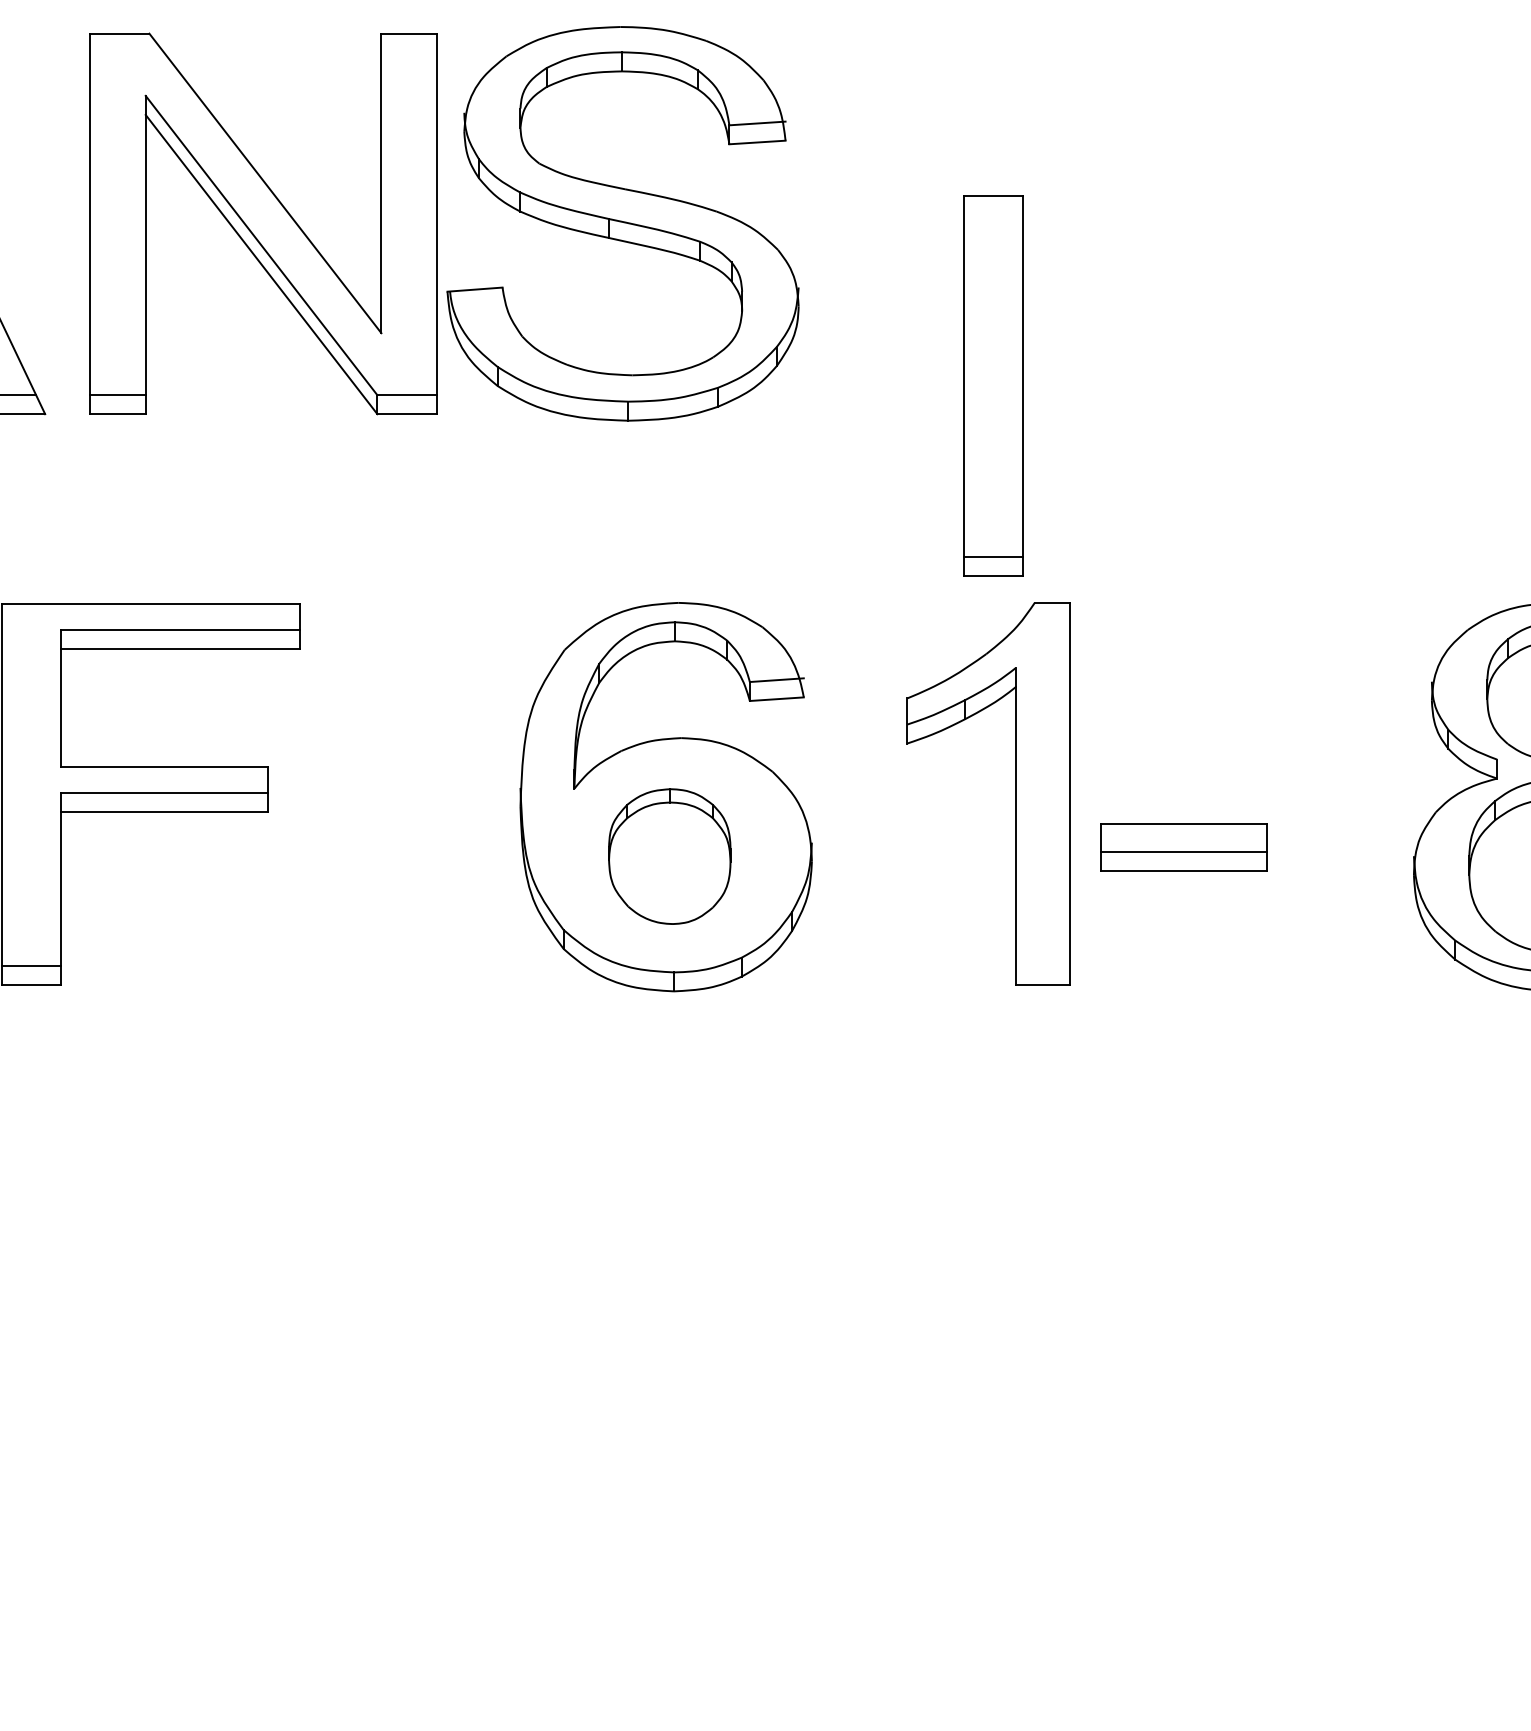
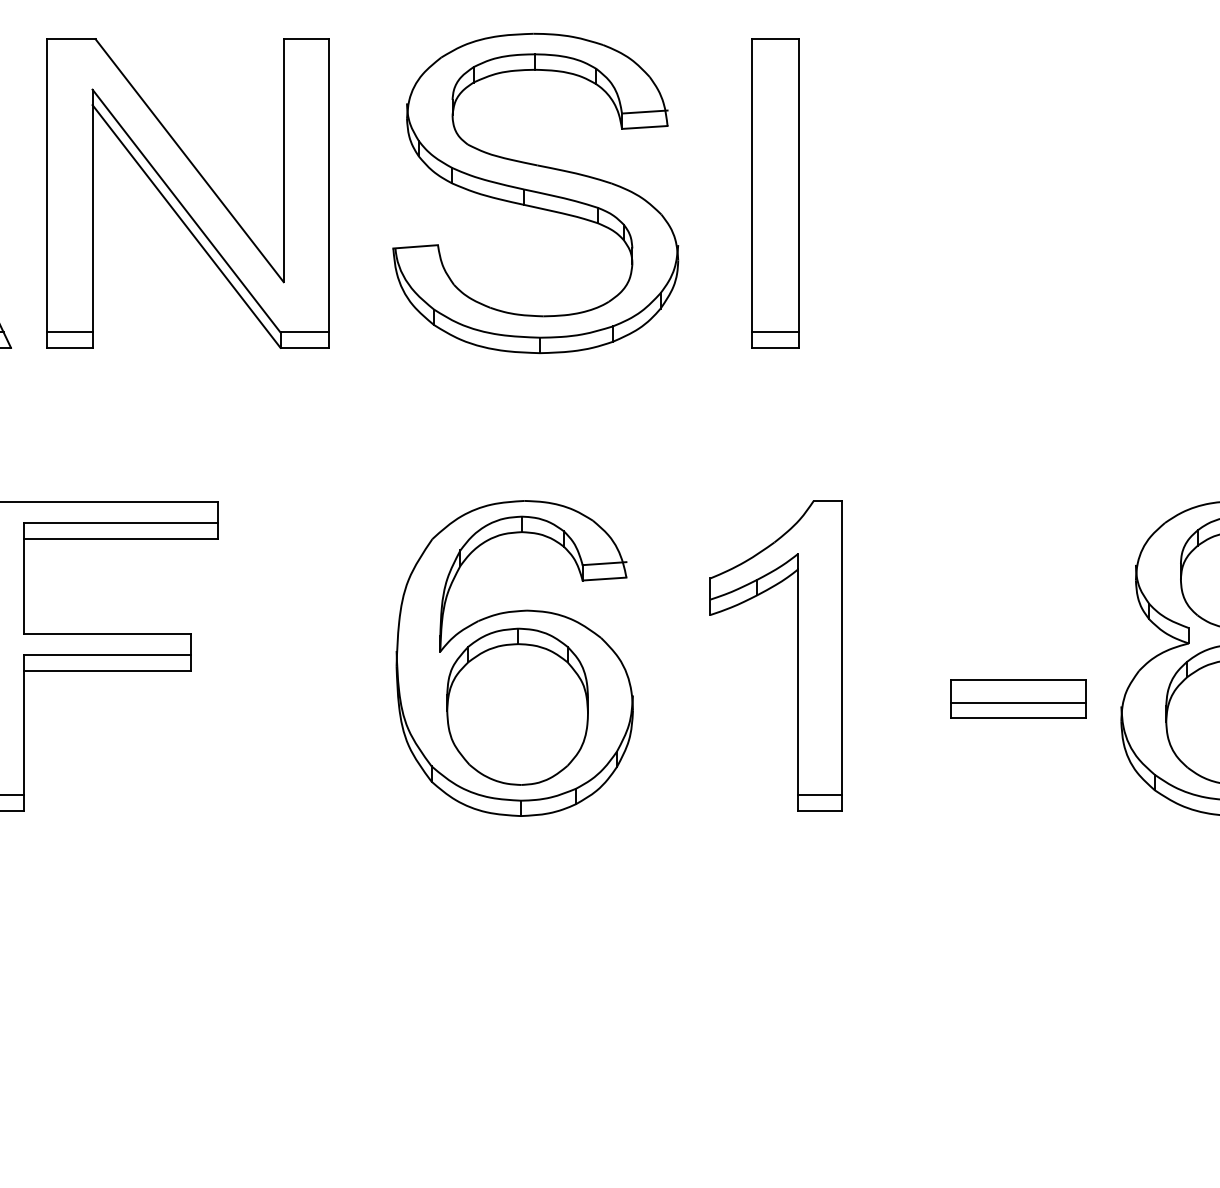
part: (622, 223) -> (535, 193), moved
part: (993, 385) -> (775, 193), moved
part: (1183, 847) -> (1017, 699), moved
part: (669, 856) -> (517, 706), size x1.43
line: (1042, 965) -> (820, 795), added

